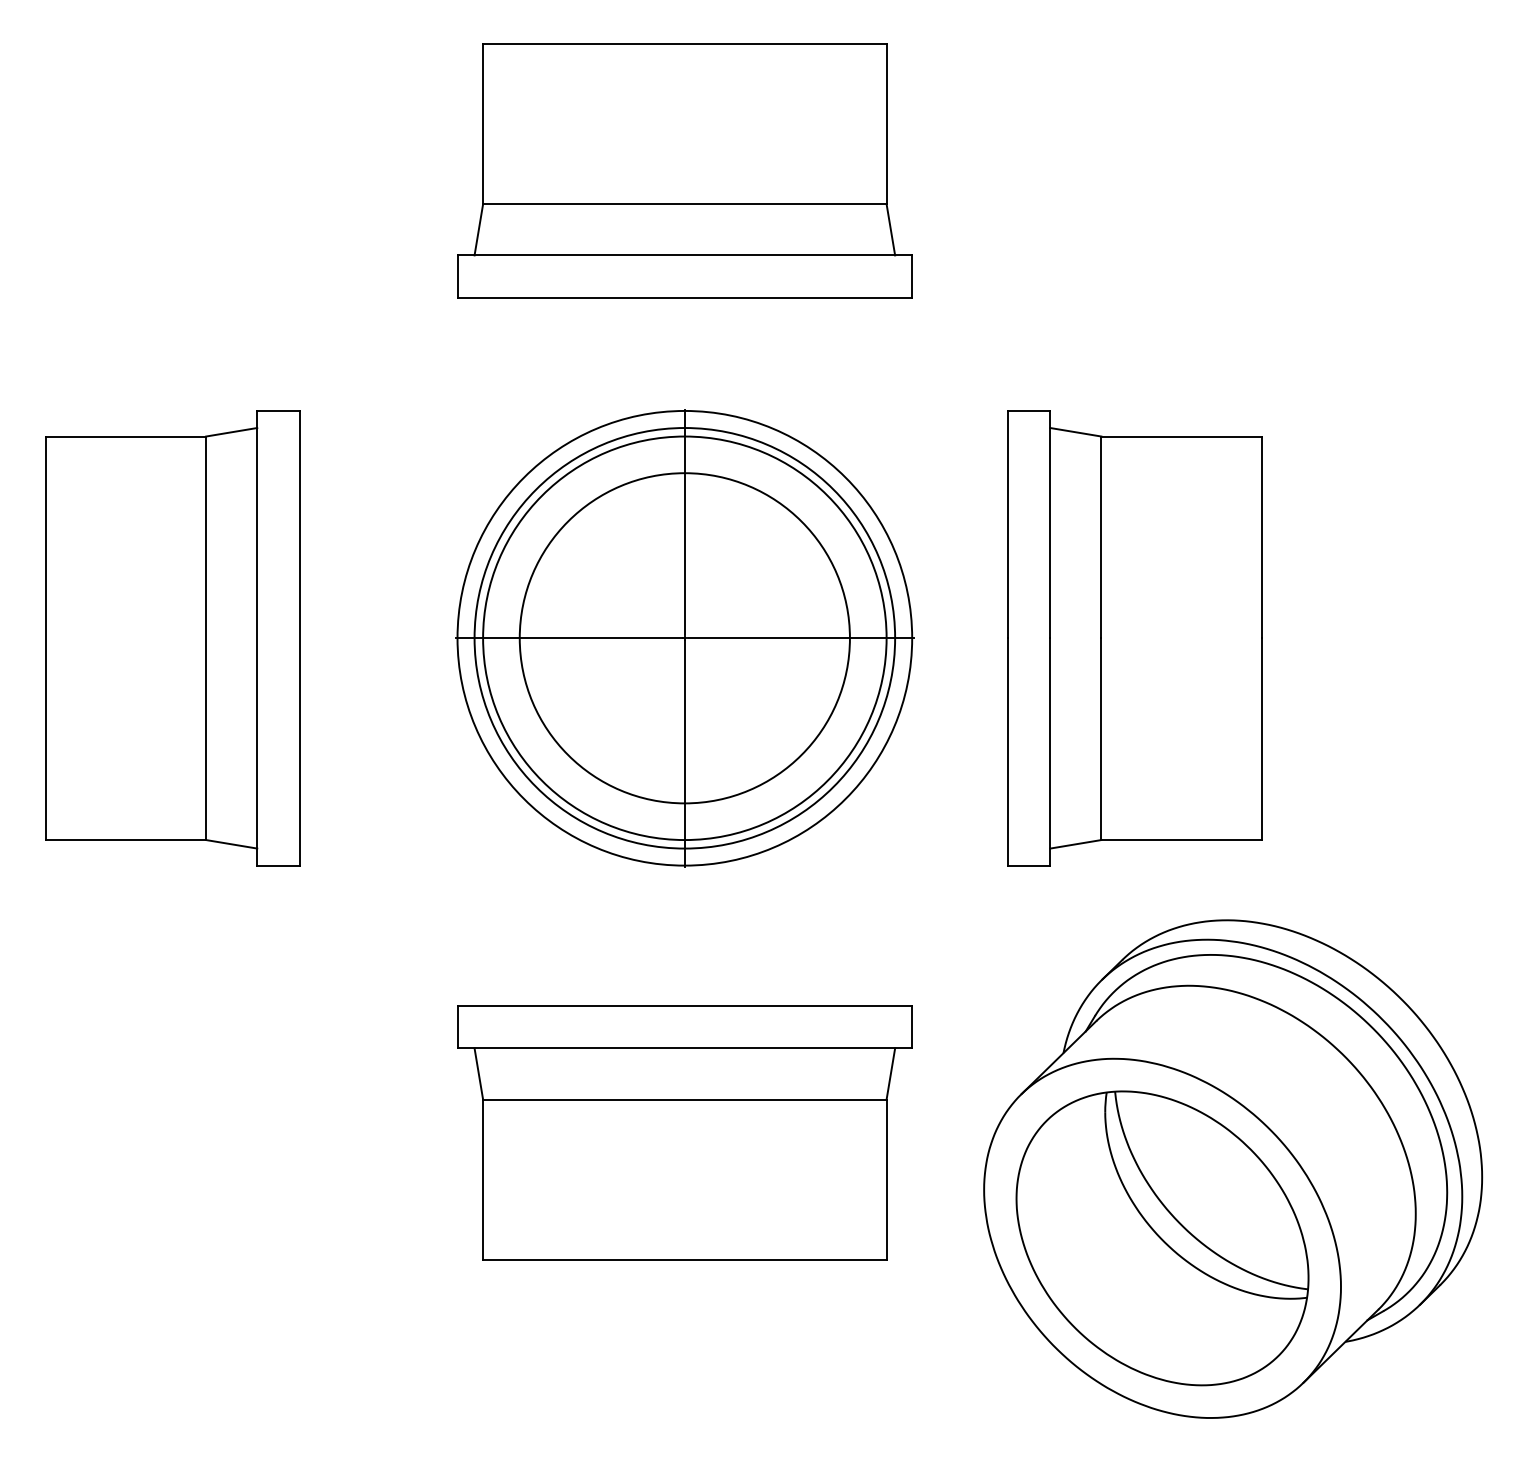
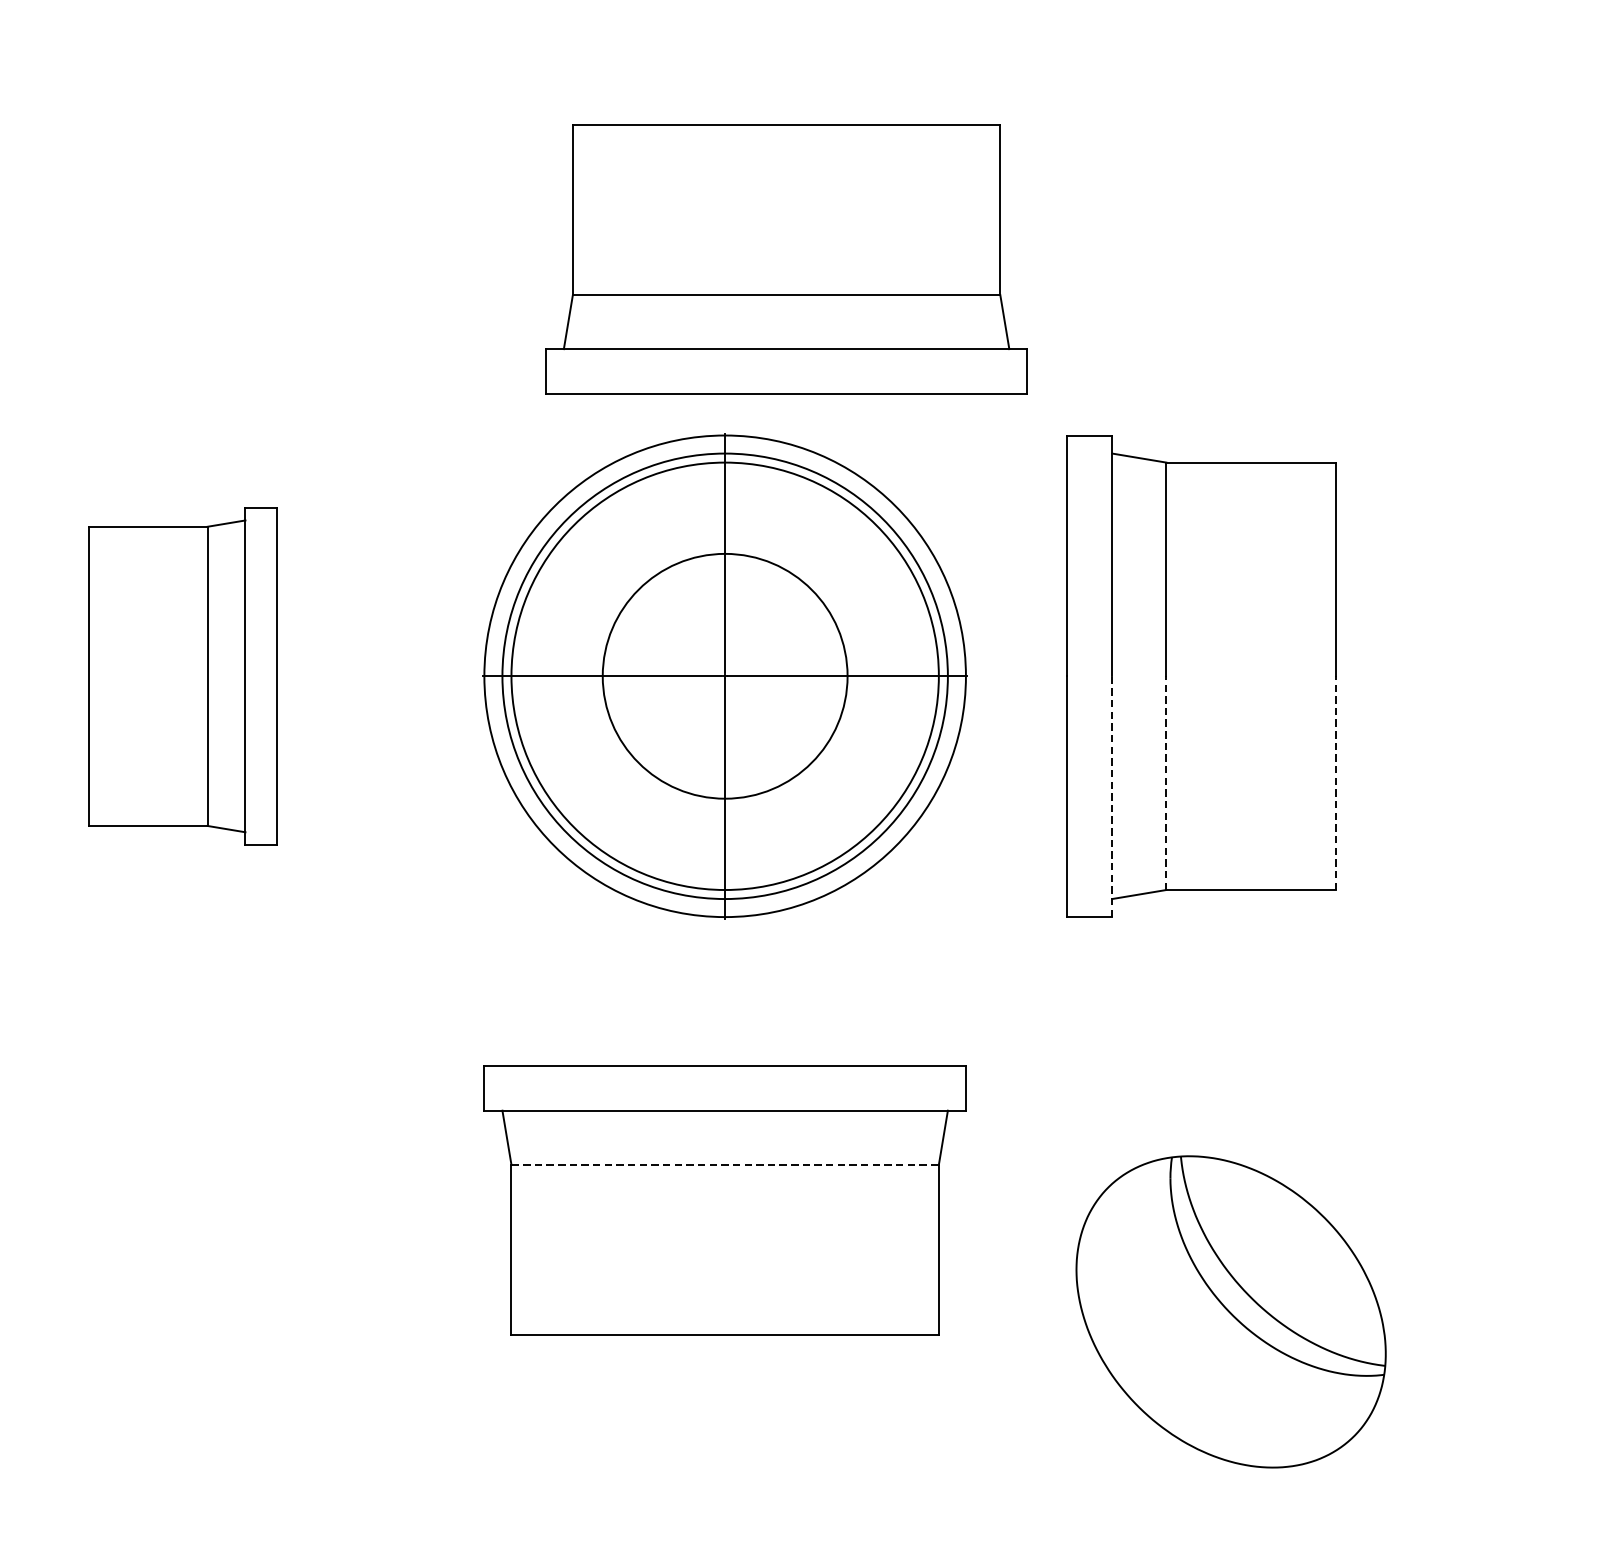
part: (684, 170) -> (786, 259), moved
part: (172, 638) -> (182, 676), size x0.7
circle: (684, 638) -> (724, 676), size x0.7
line: (1101, 739) -> (1166, 783), solid -> dashed
line: (1261, 739) -> (1335, 783), solid -> dashed
line: (1050, 751) -> (1112, 796), solid -> dashed
line: (684, 1099) -> (724, 1164), solid -> dashed
part: (1233, 1168) -> (1306, 1237), removed

